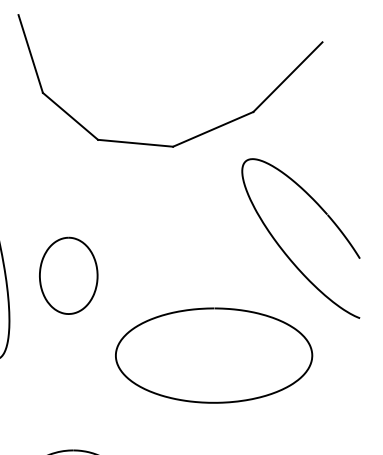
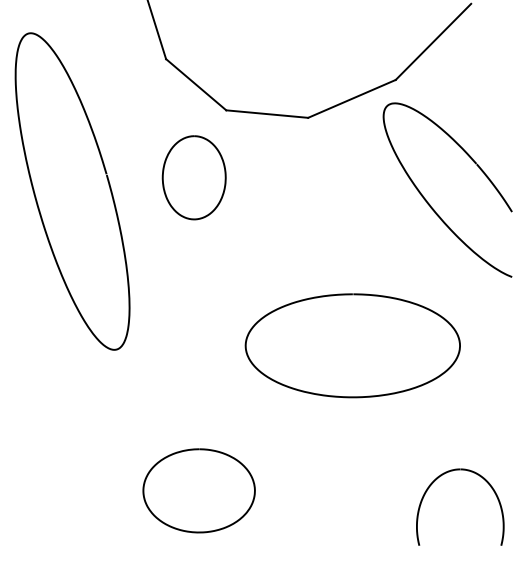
part: (285, 251) -> (430, 204), moved
curve: (41, 269) -> (164, 170), moved

